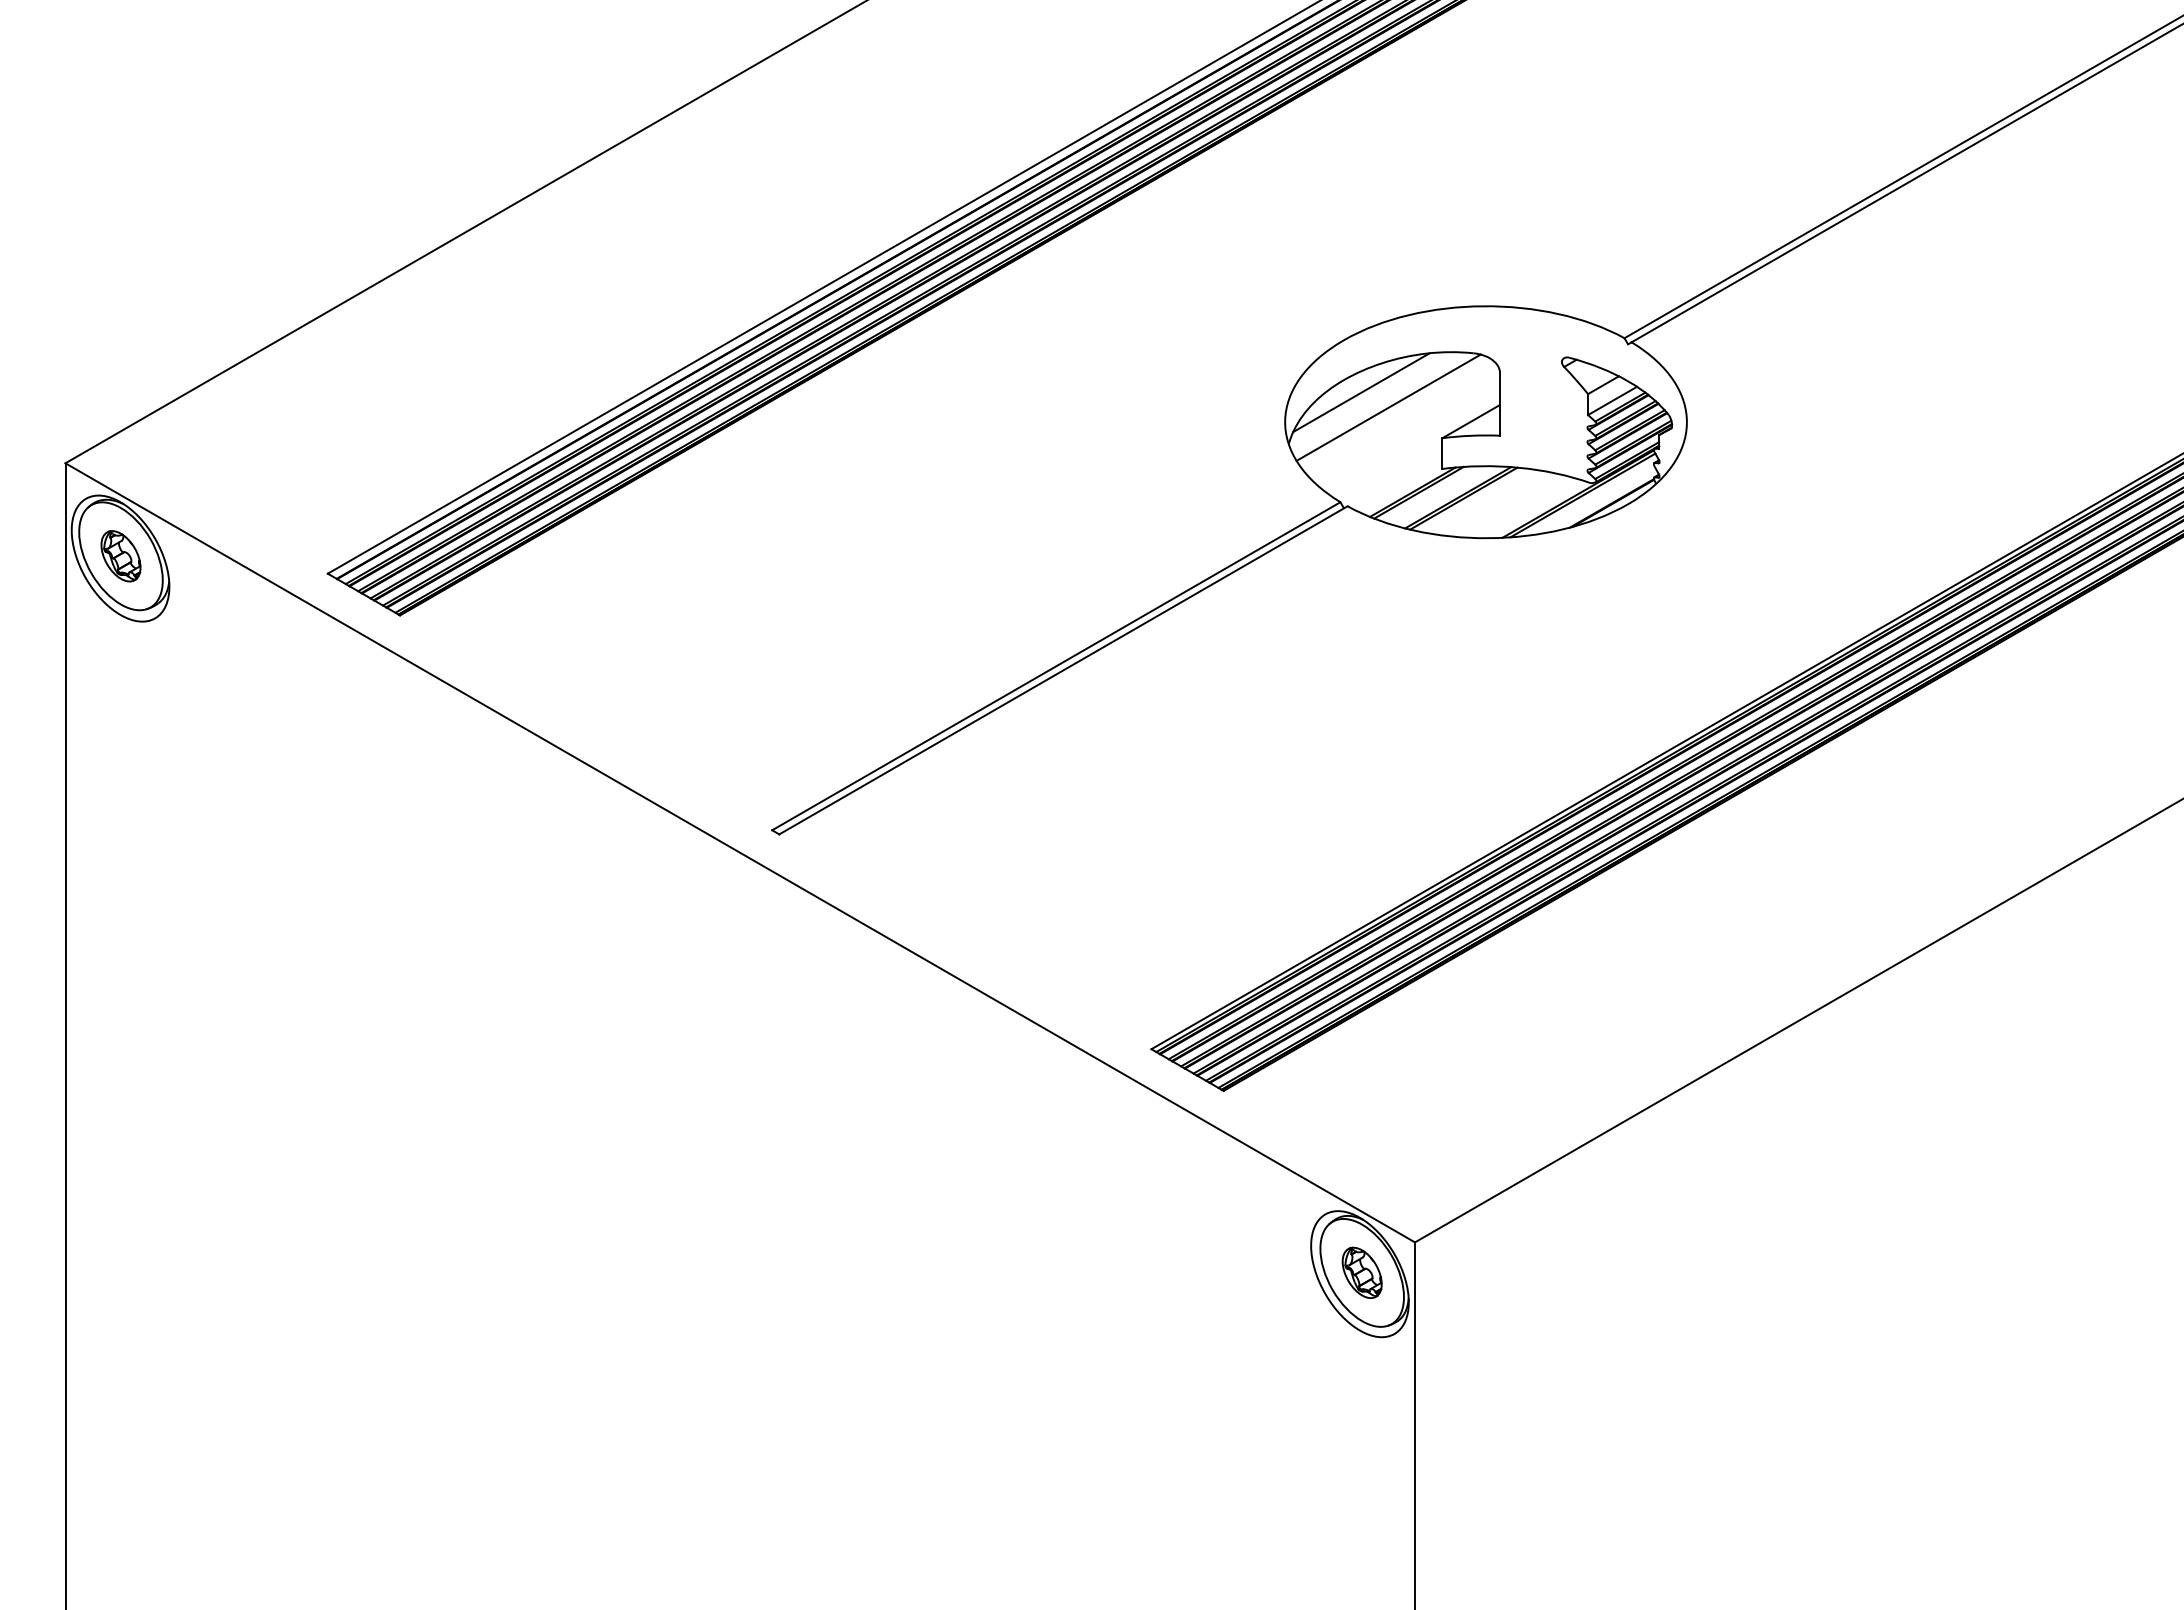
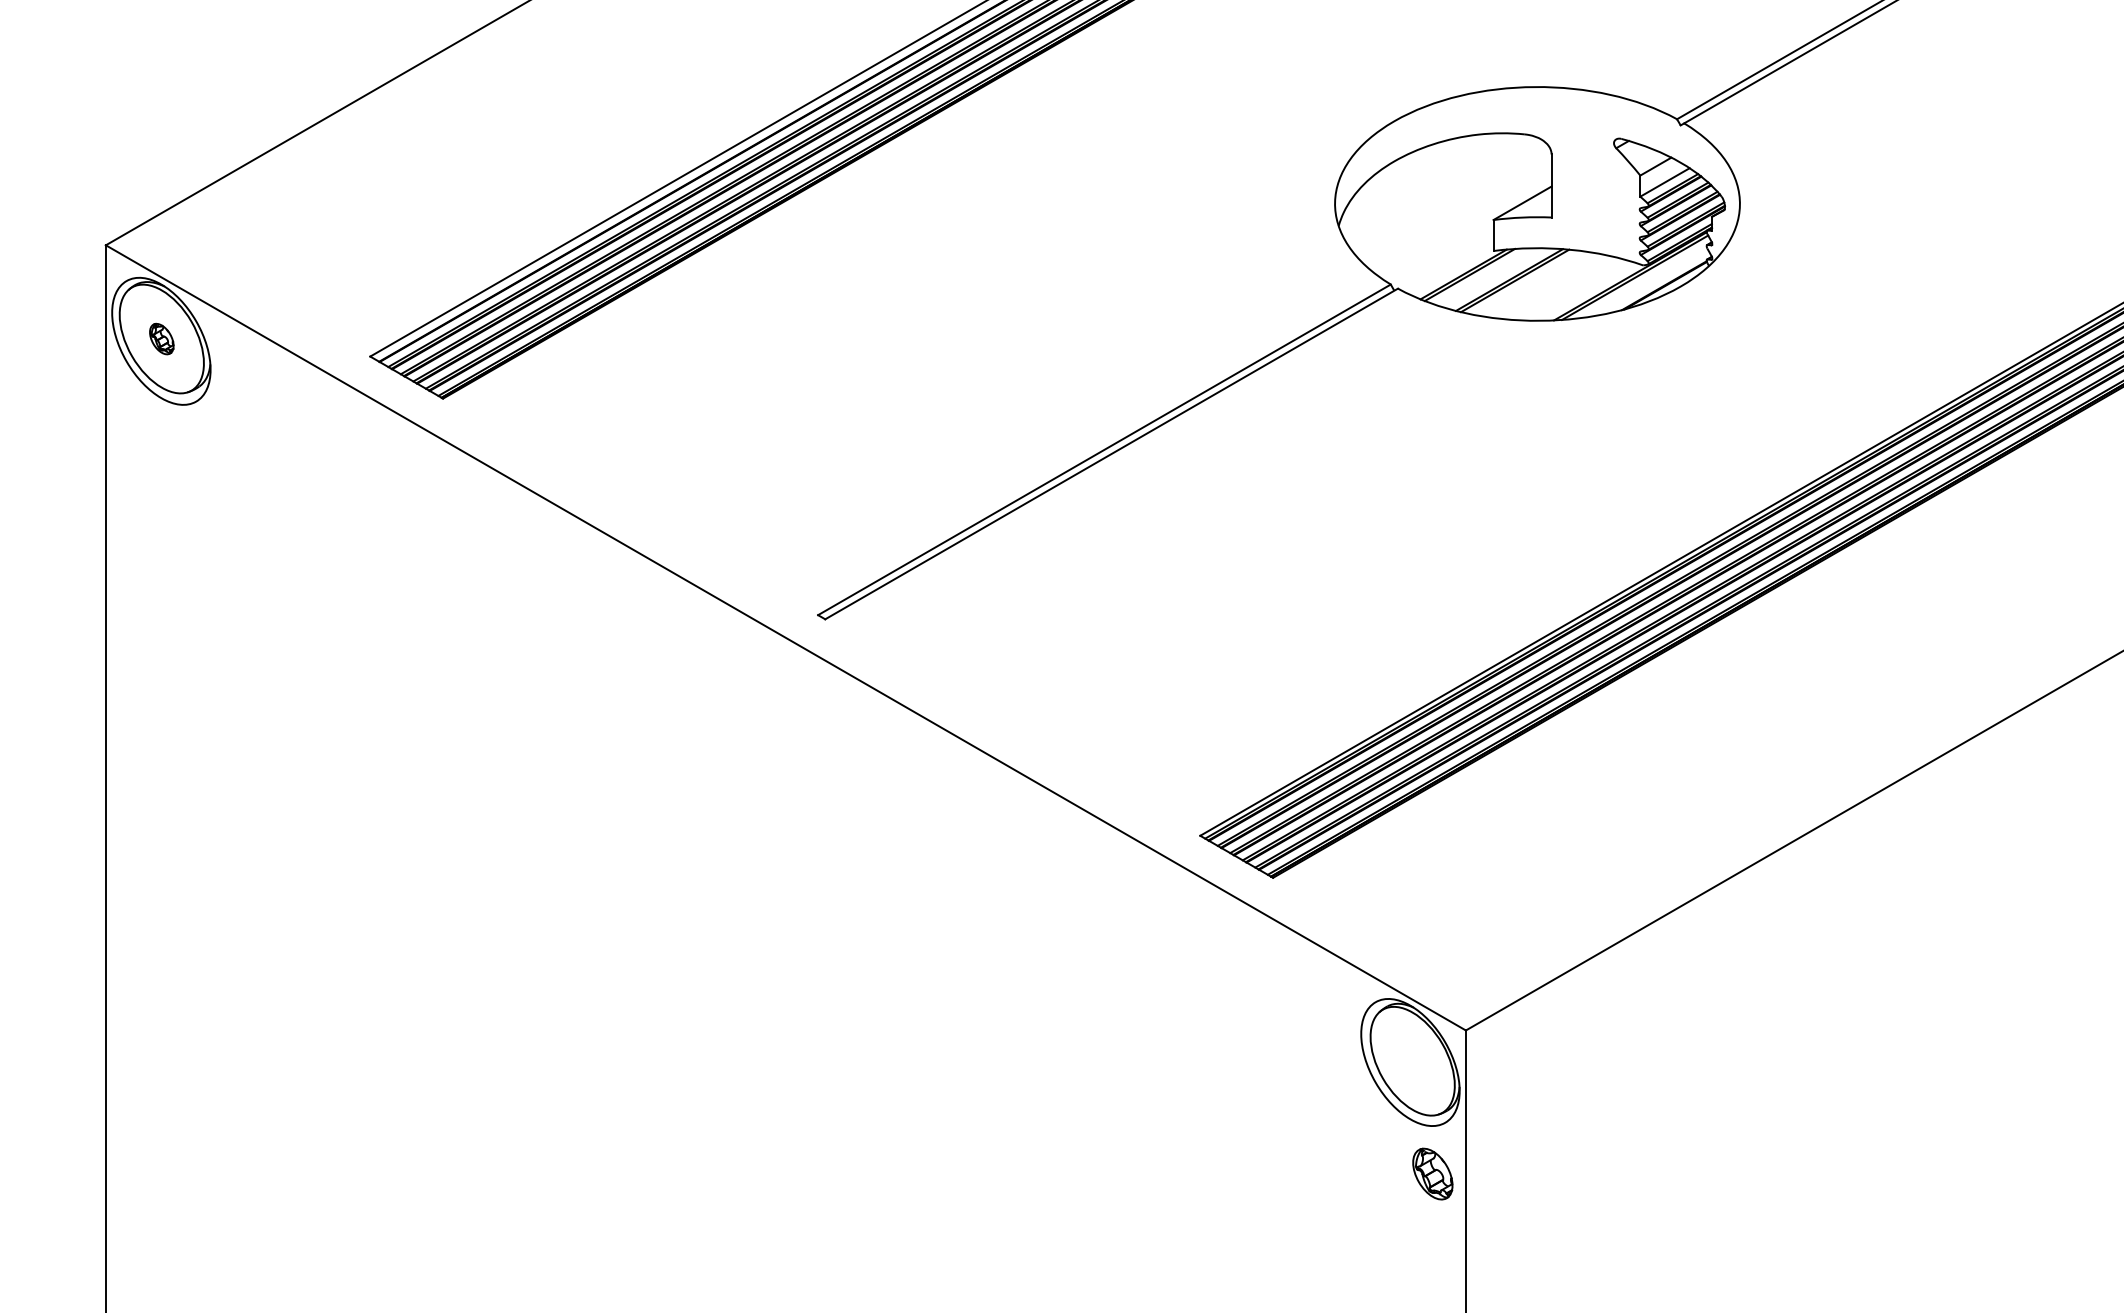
line: (1361, 392) -> (1411, 173), removed
line: (1388, 407) -> (1439, 189), removed
part: (120, 556) -> (161, 339), size x0.6
part: (1361, 1272) -> (1432, 1173), moved

